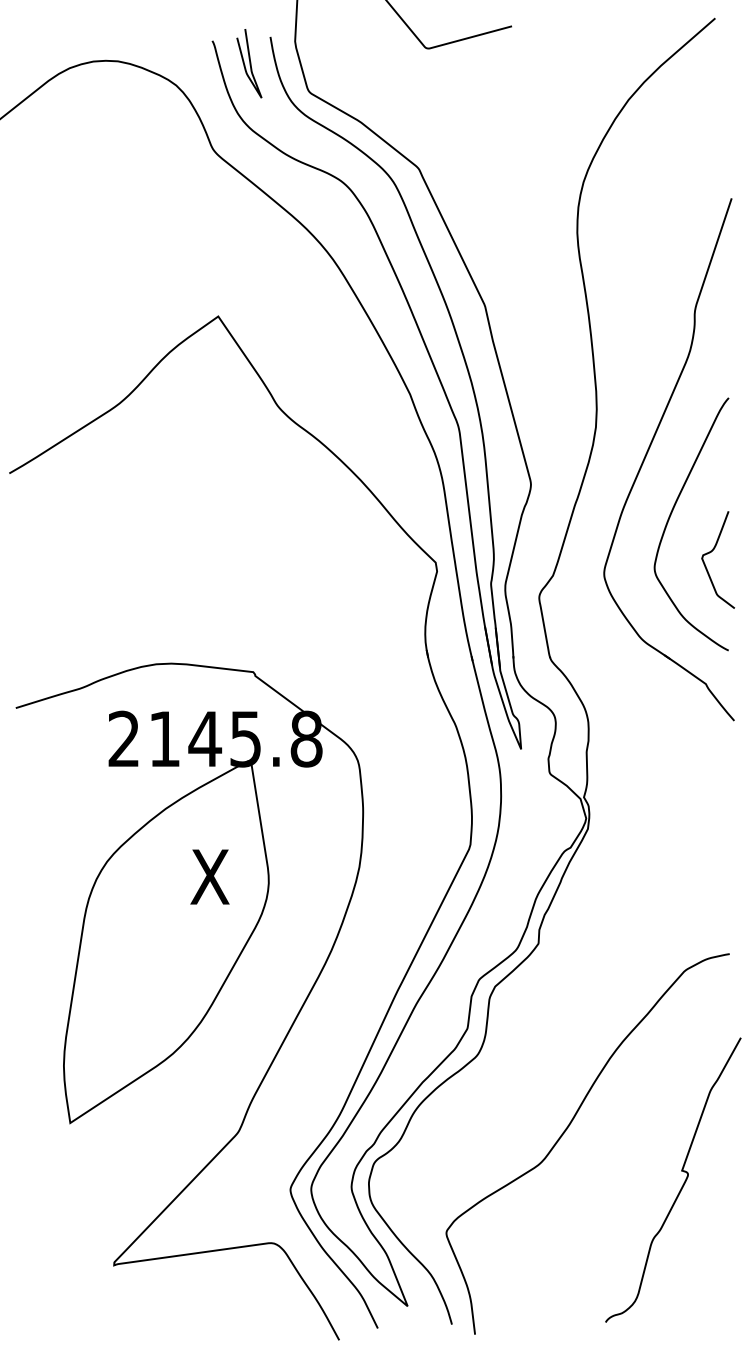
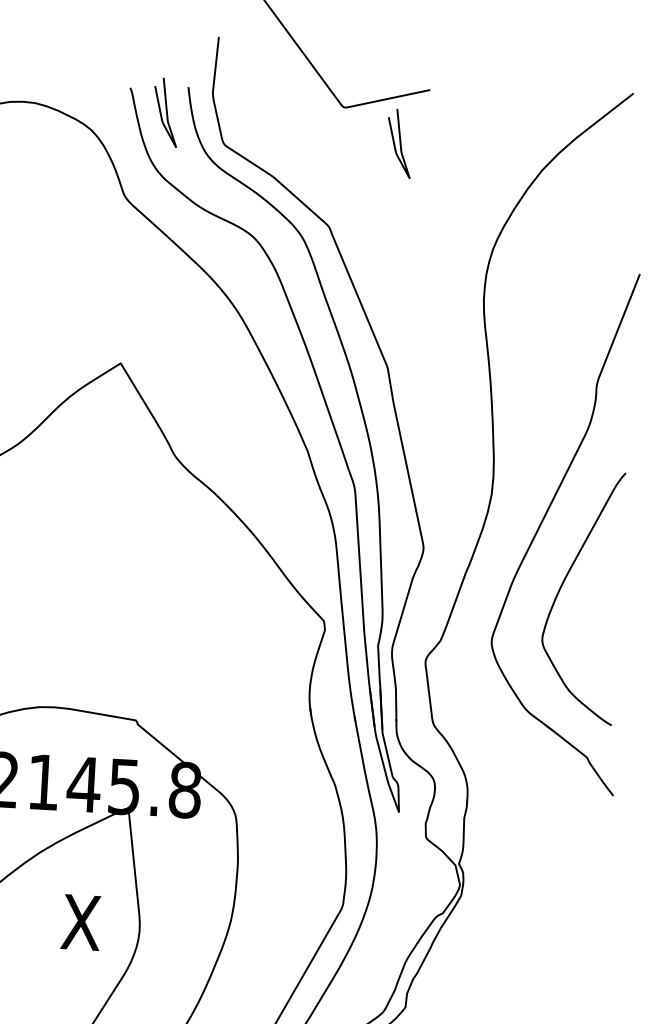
curve: (484, 81) -> (399, 143), added
curve: (711, 552) -> (600, 626), removed

